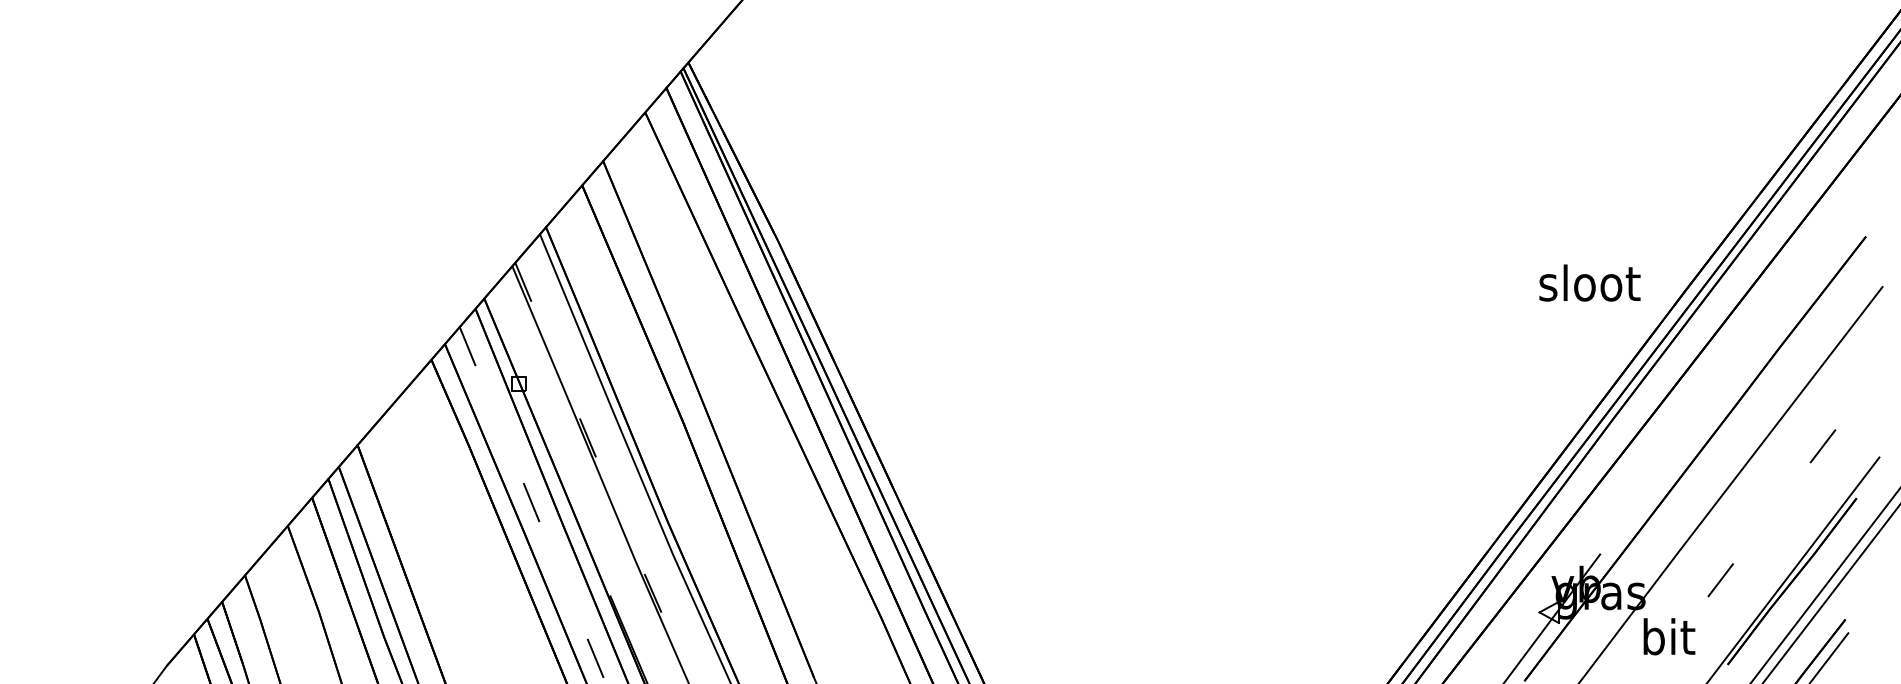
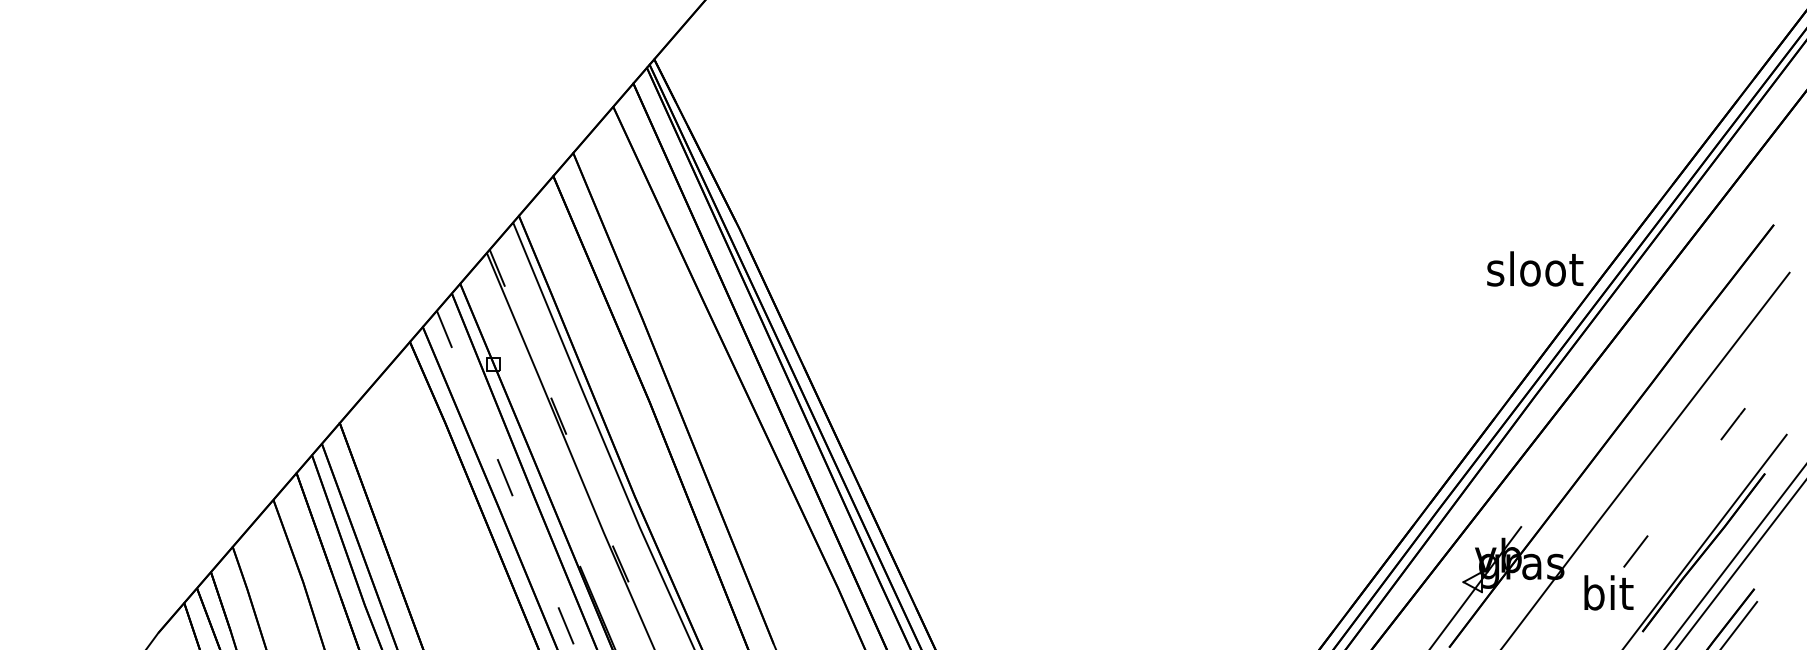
text: (1589, 282) -> (1534, 268), moved
text: (1669, 636) -> (1608, 592), moved

